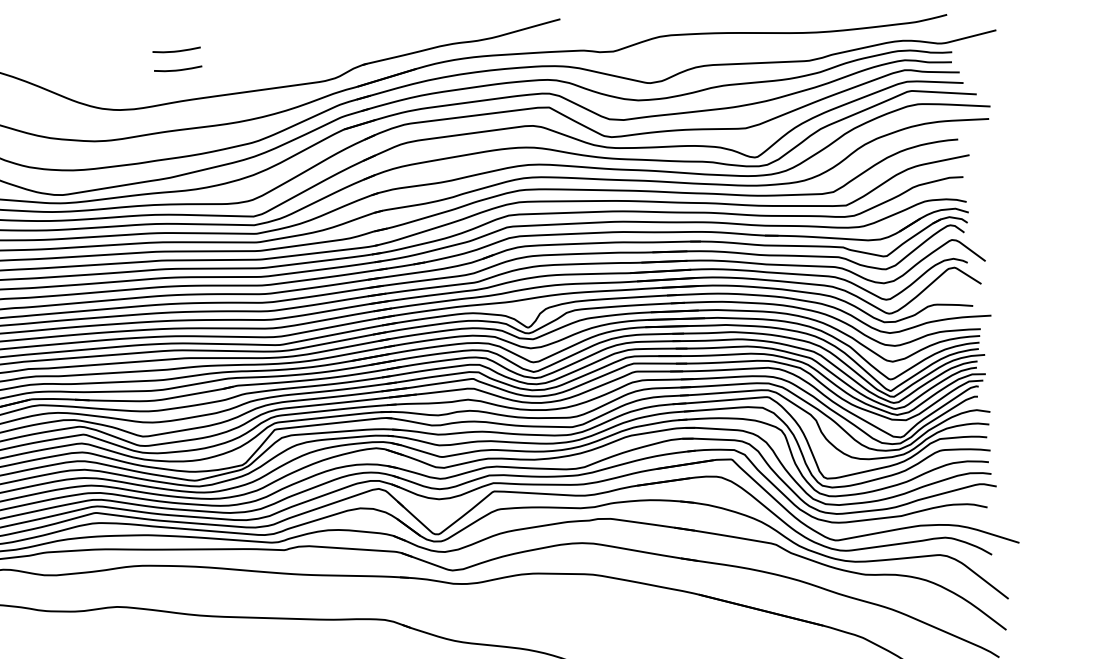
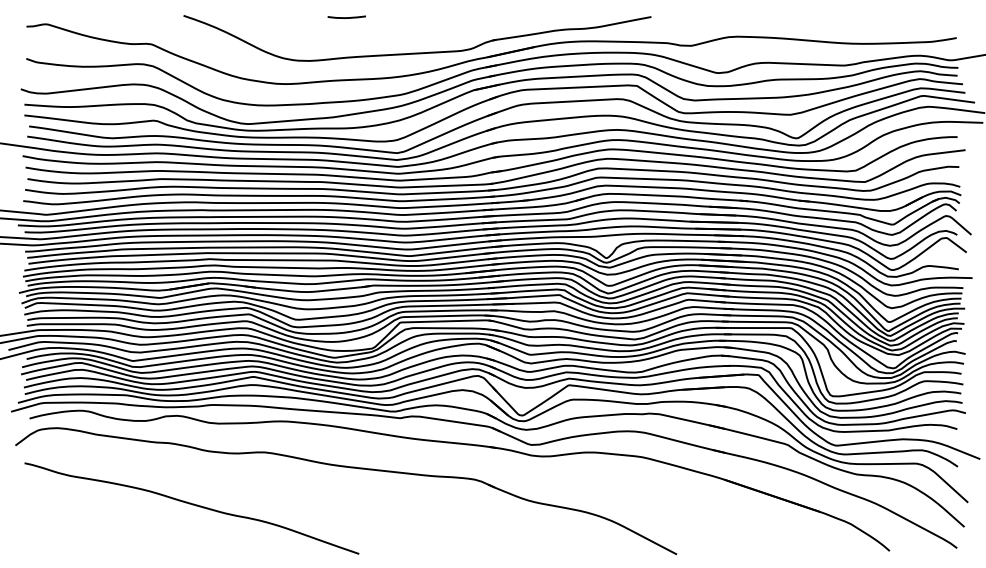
line: (177, 69) -> (346, 32), removed

